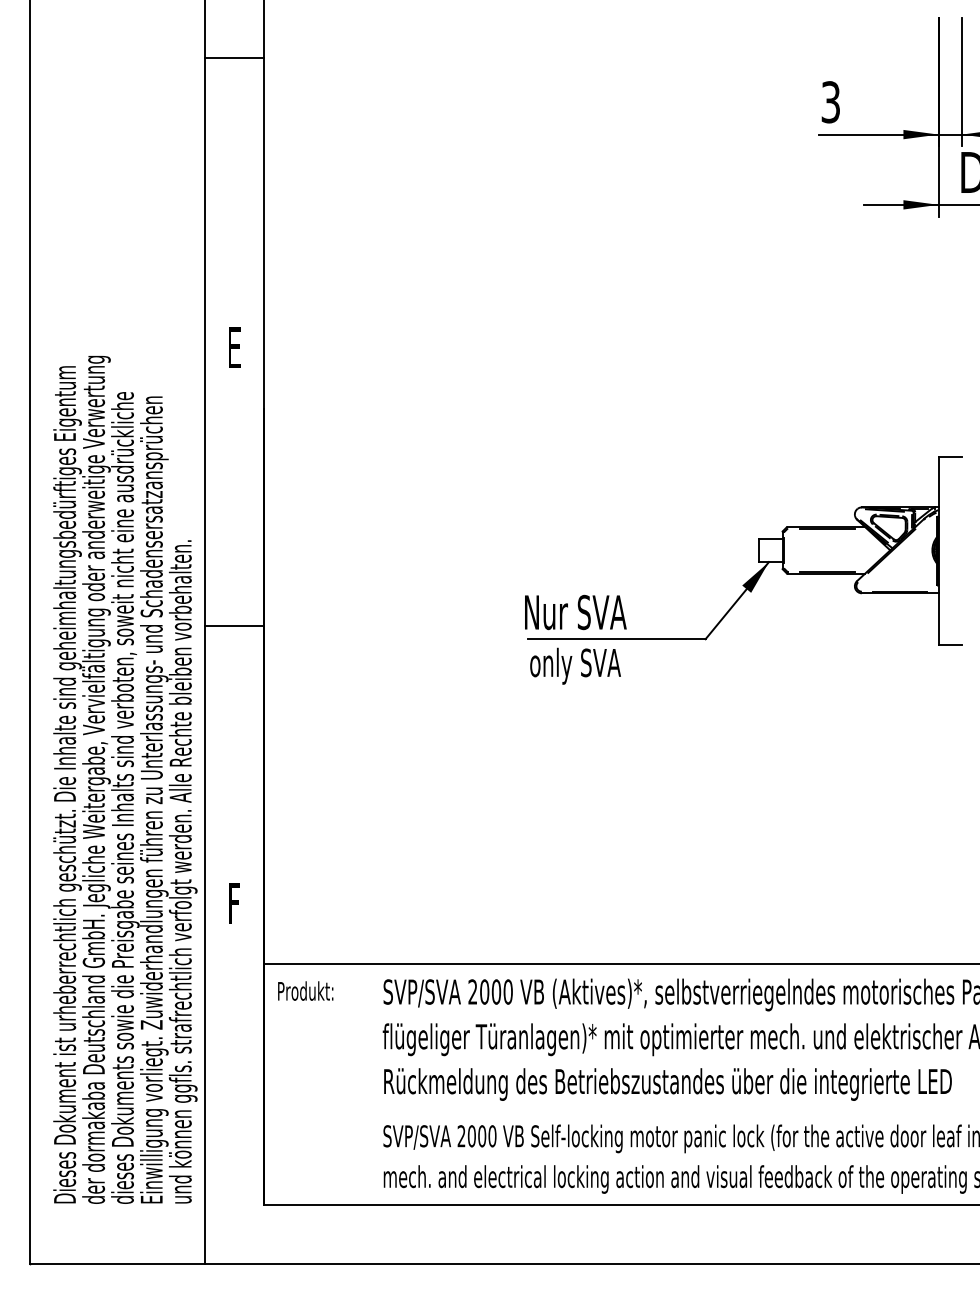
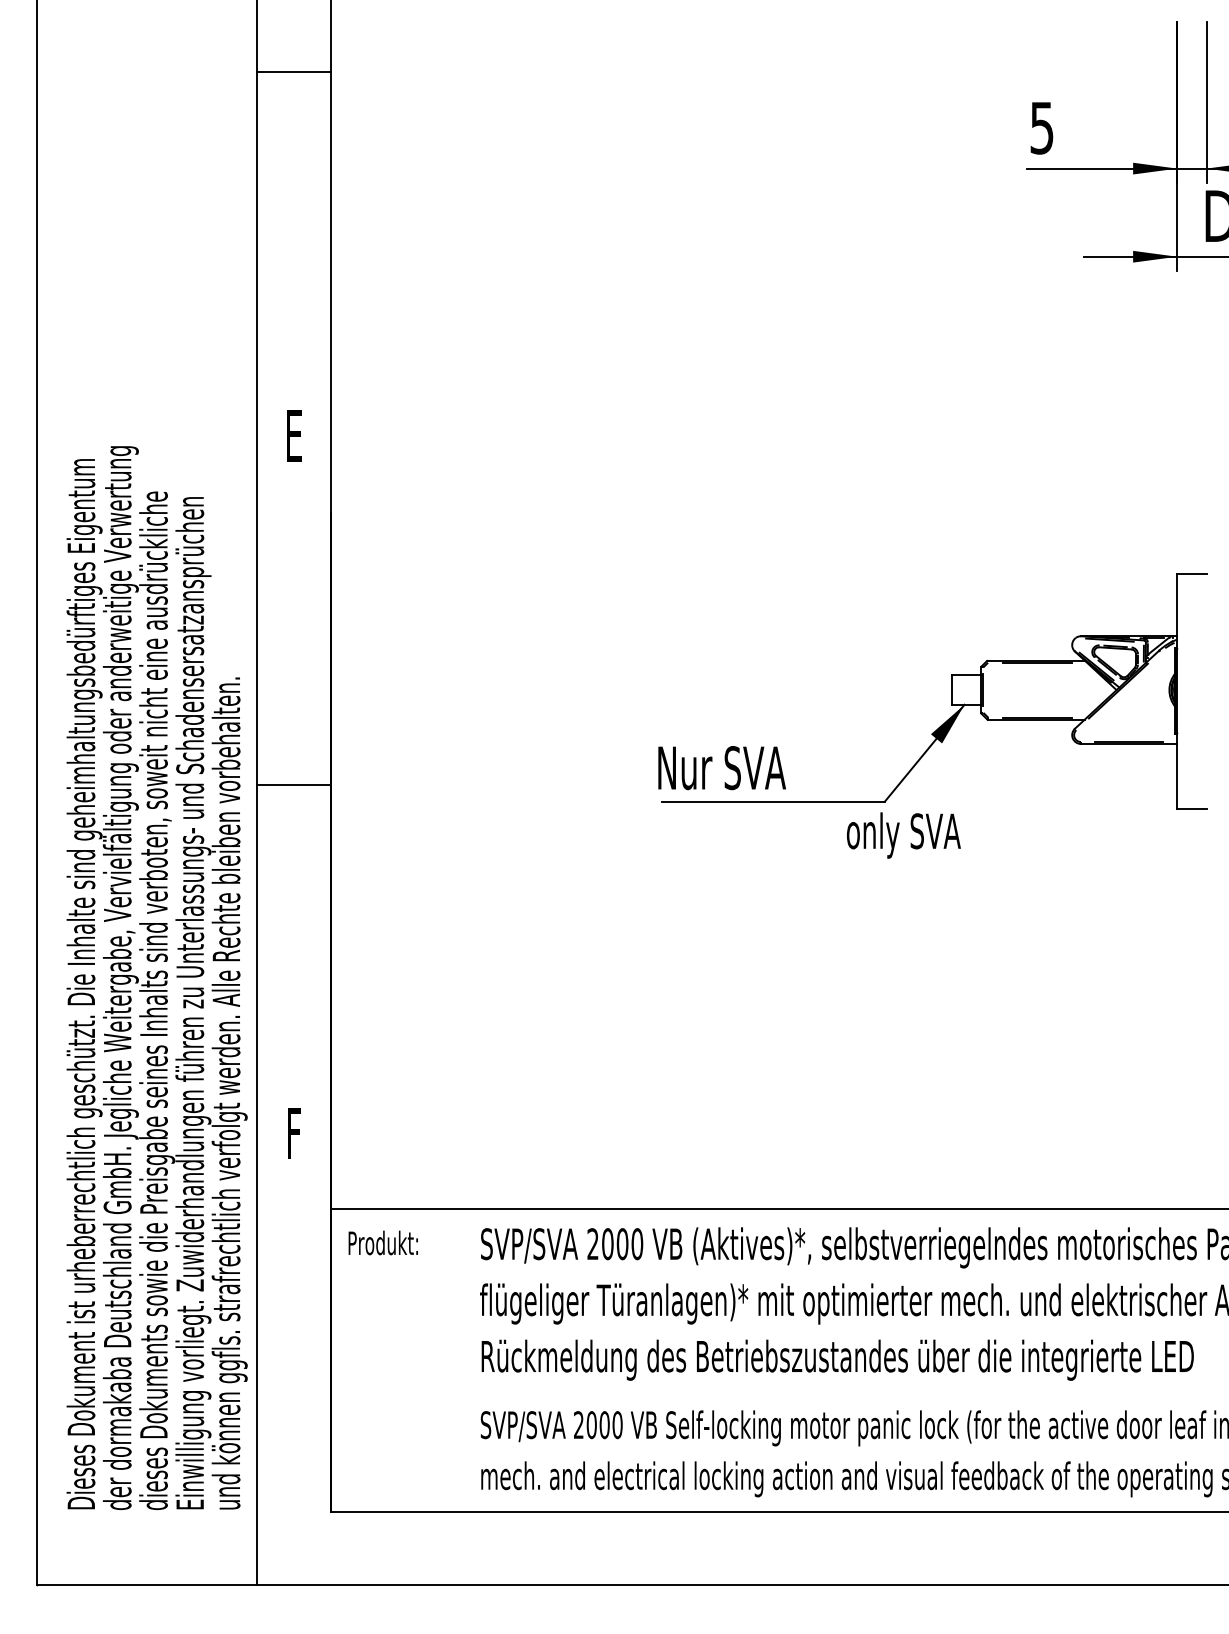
text: (831, 101) -> (1042, 127), 3 -> 5
text: (575, 666) -> (903, 835), moved

